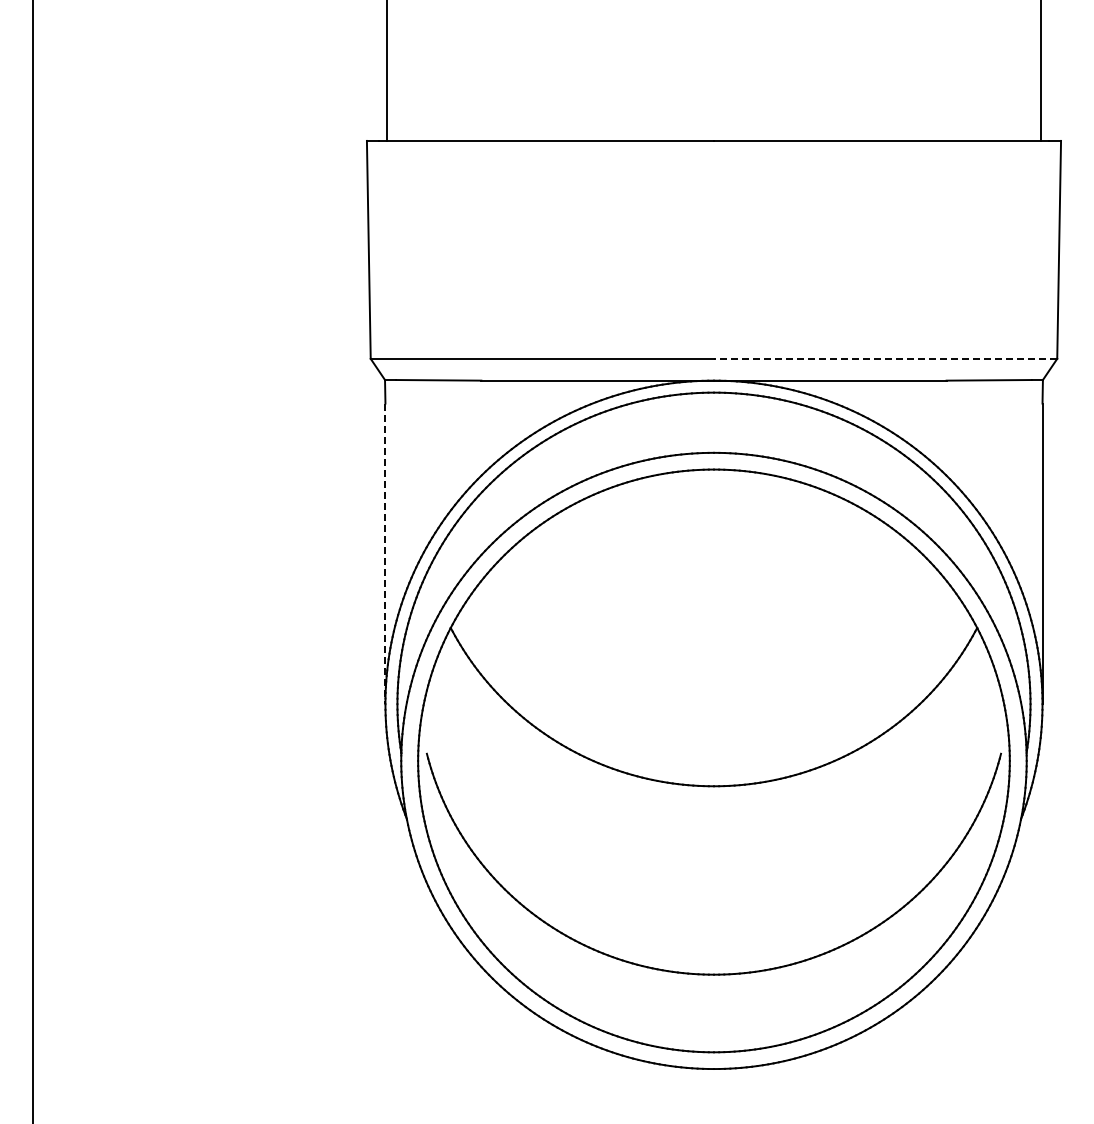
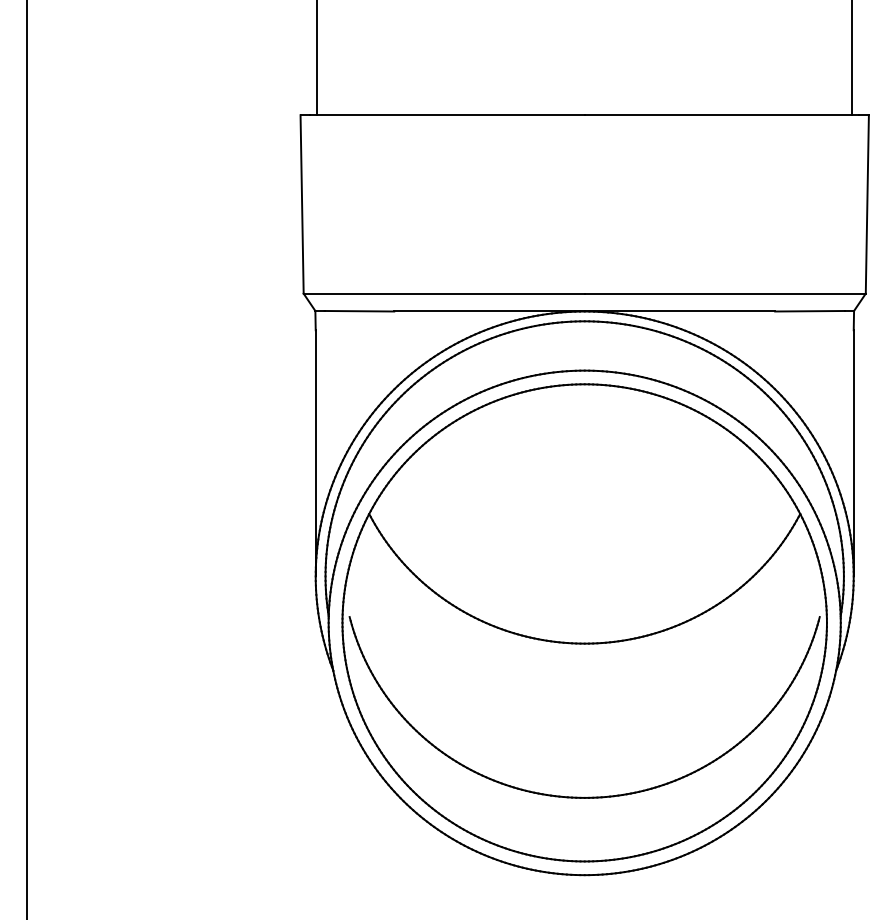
line: (885, 358) -> (725, 293), dashed -> solid
line: (385, 554) -> (315, 453), dashed -> solid

